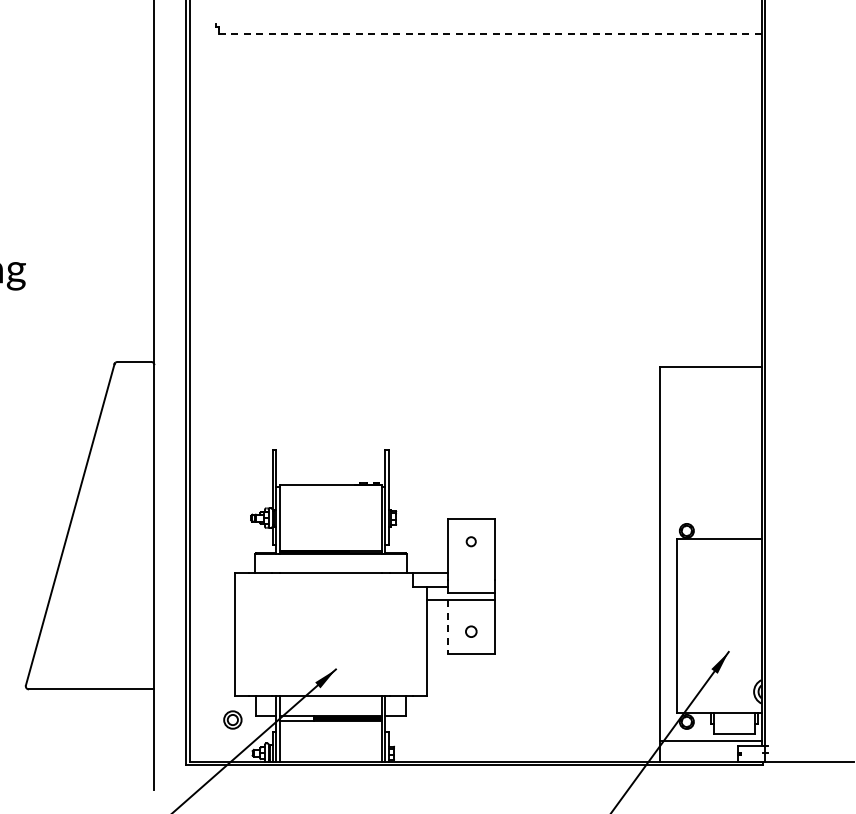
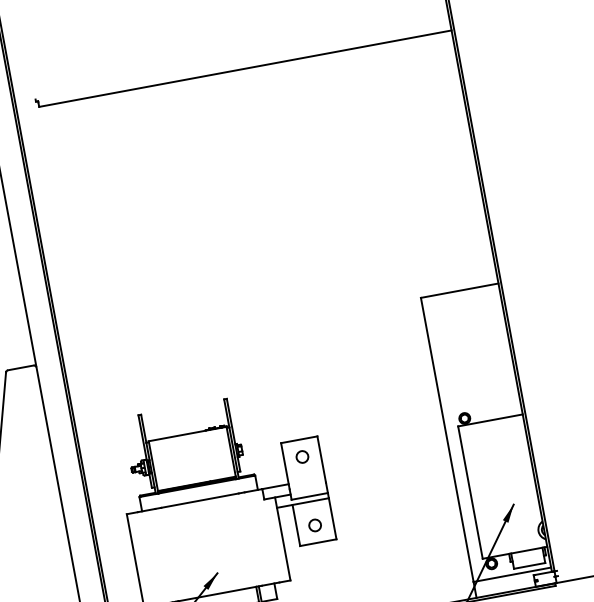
line: (489, 34) -> (244, 68), dashed -> solid
circle: (470, 541) -> (301, 457), size x1.67
line: (447, 627) -> (296, 525), dashed -> solid
circle: (470, 631) -> (314, 525), size x1.43

